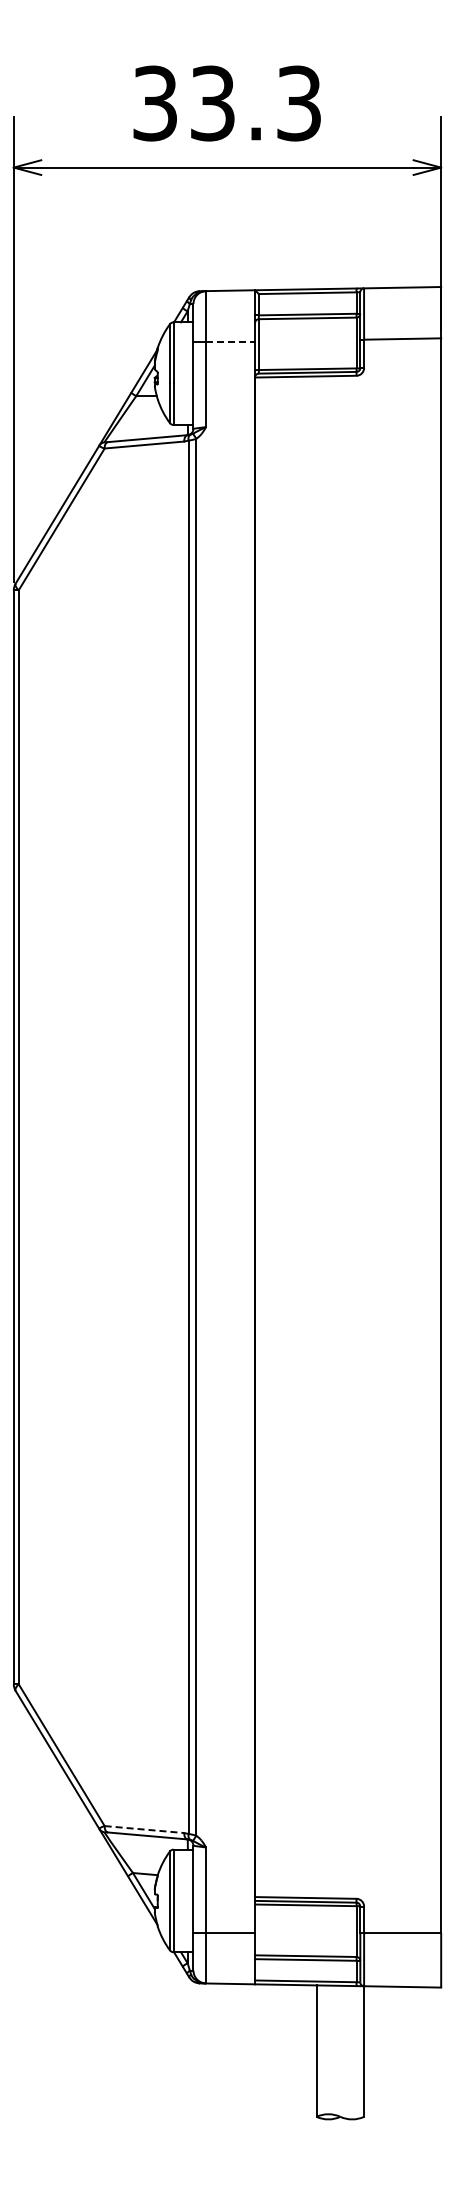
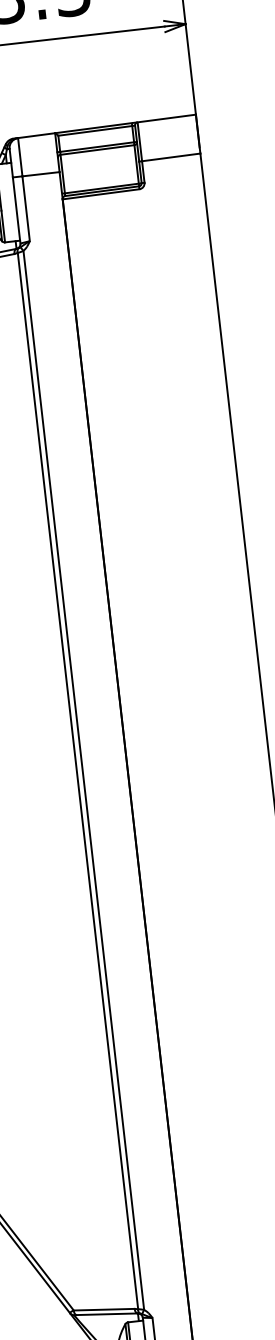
line: (231, 341) -> (41, 174), dashed -> solid
line: (144, 1829) -> (104, 1309), dashed -> solid

